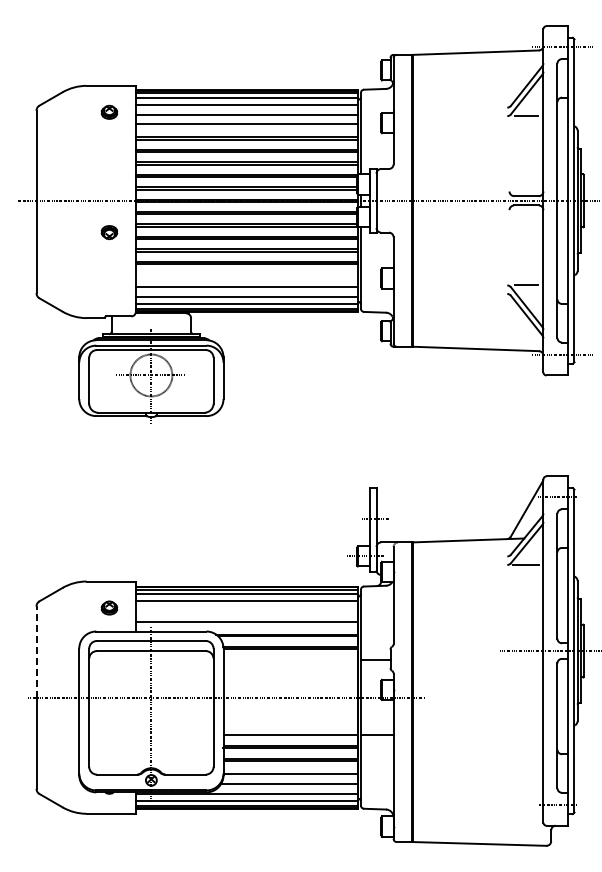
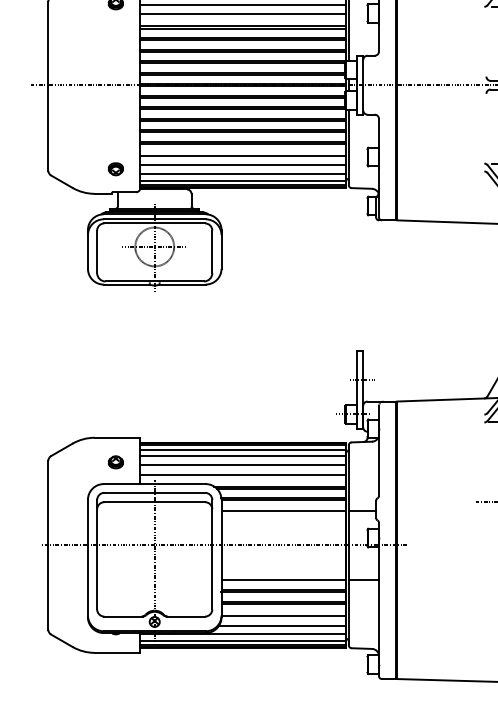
part: (109, 232) -> (115, 169), moved
line: (246, 277) -> (242, 156), added
line: (246, 610) -> (242, 464), added
line: (36, 652) -> (48, 503), dashed -> solid
line: (290, 660) -> (283, 510), added

